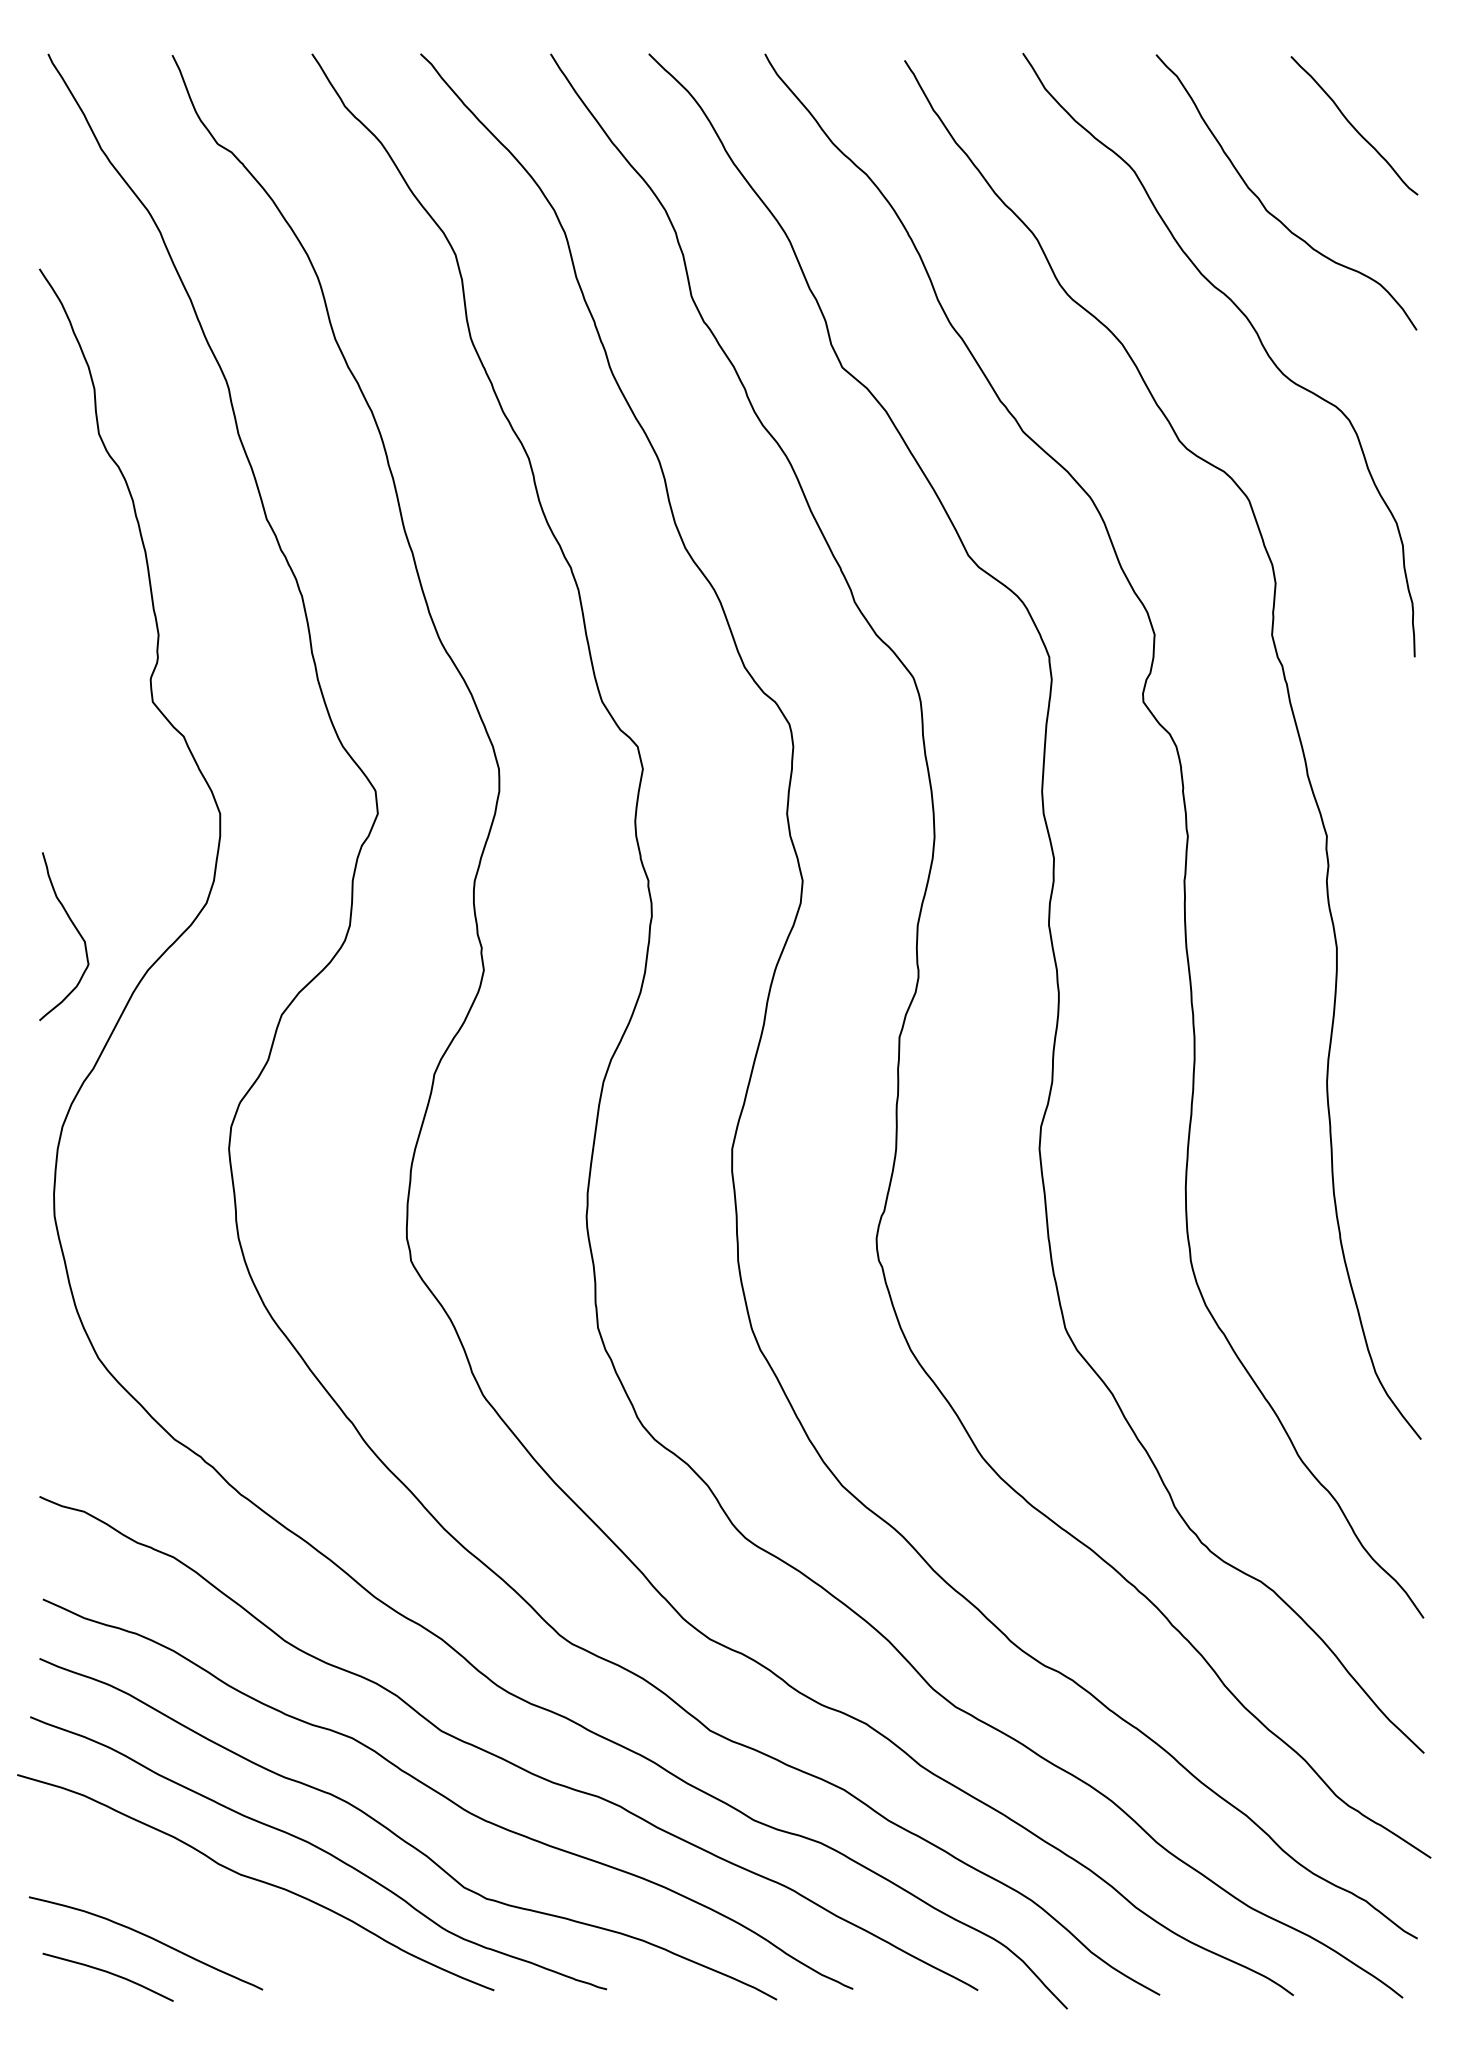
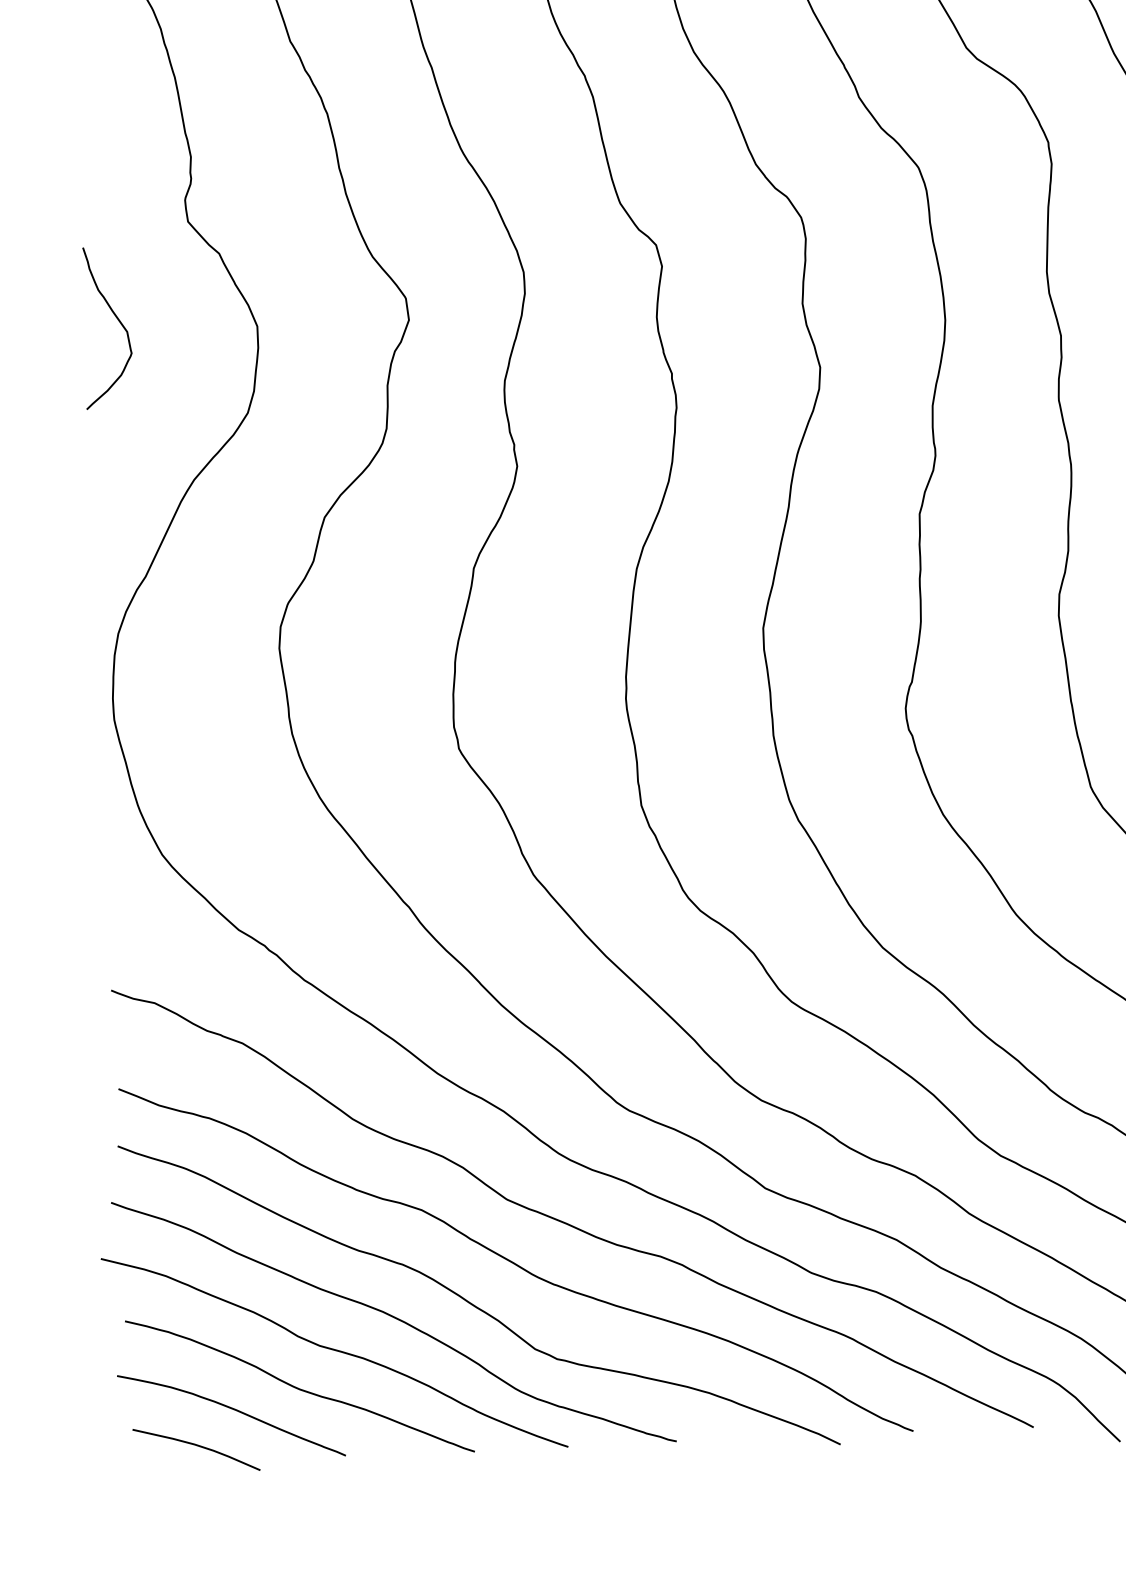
curve: (75, 929) -> (117, 320), moved
curve: (217, 1917) -> (299, 1387), added

